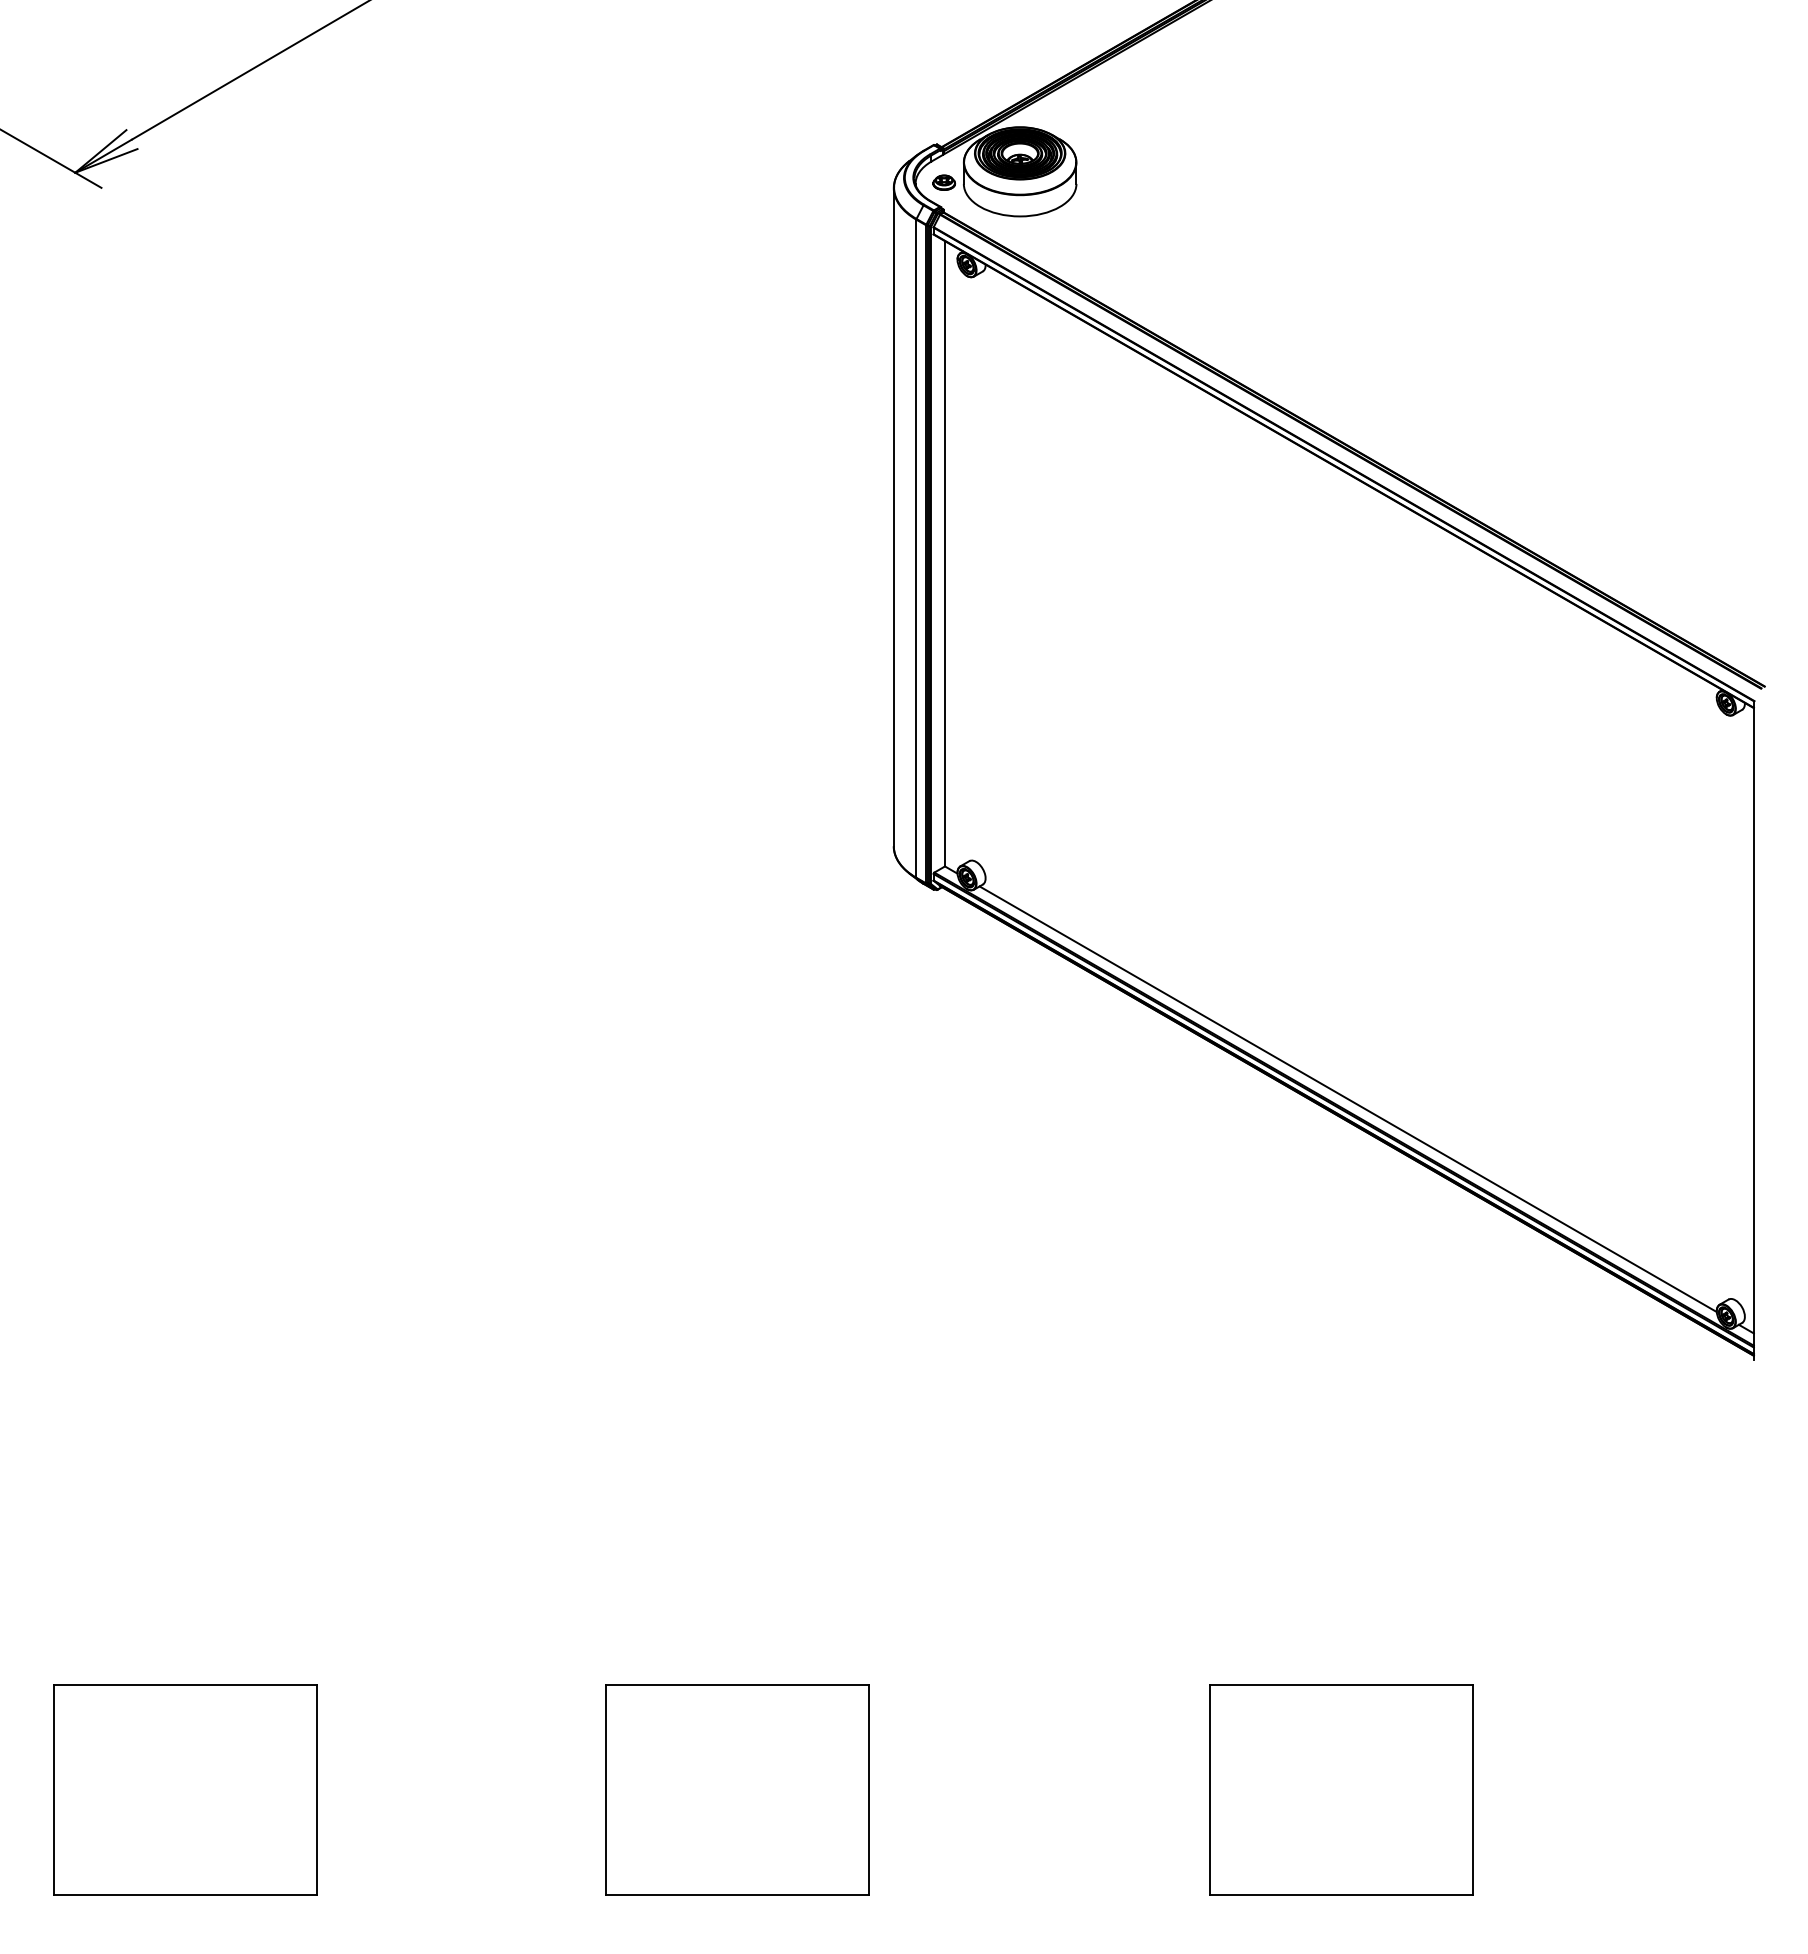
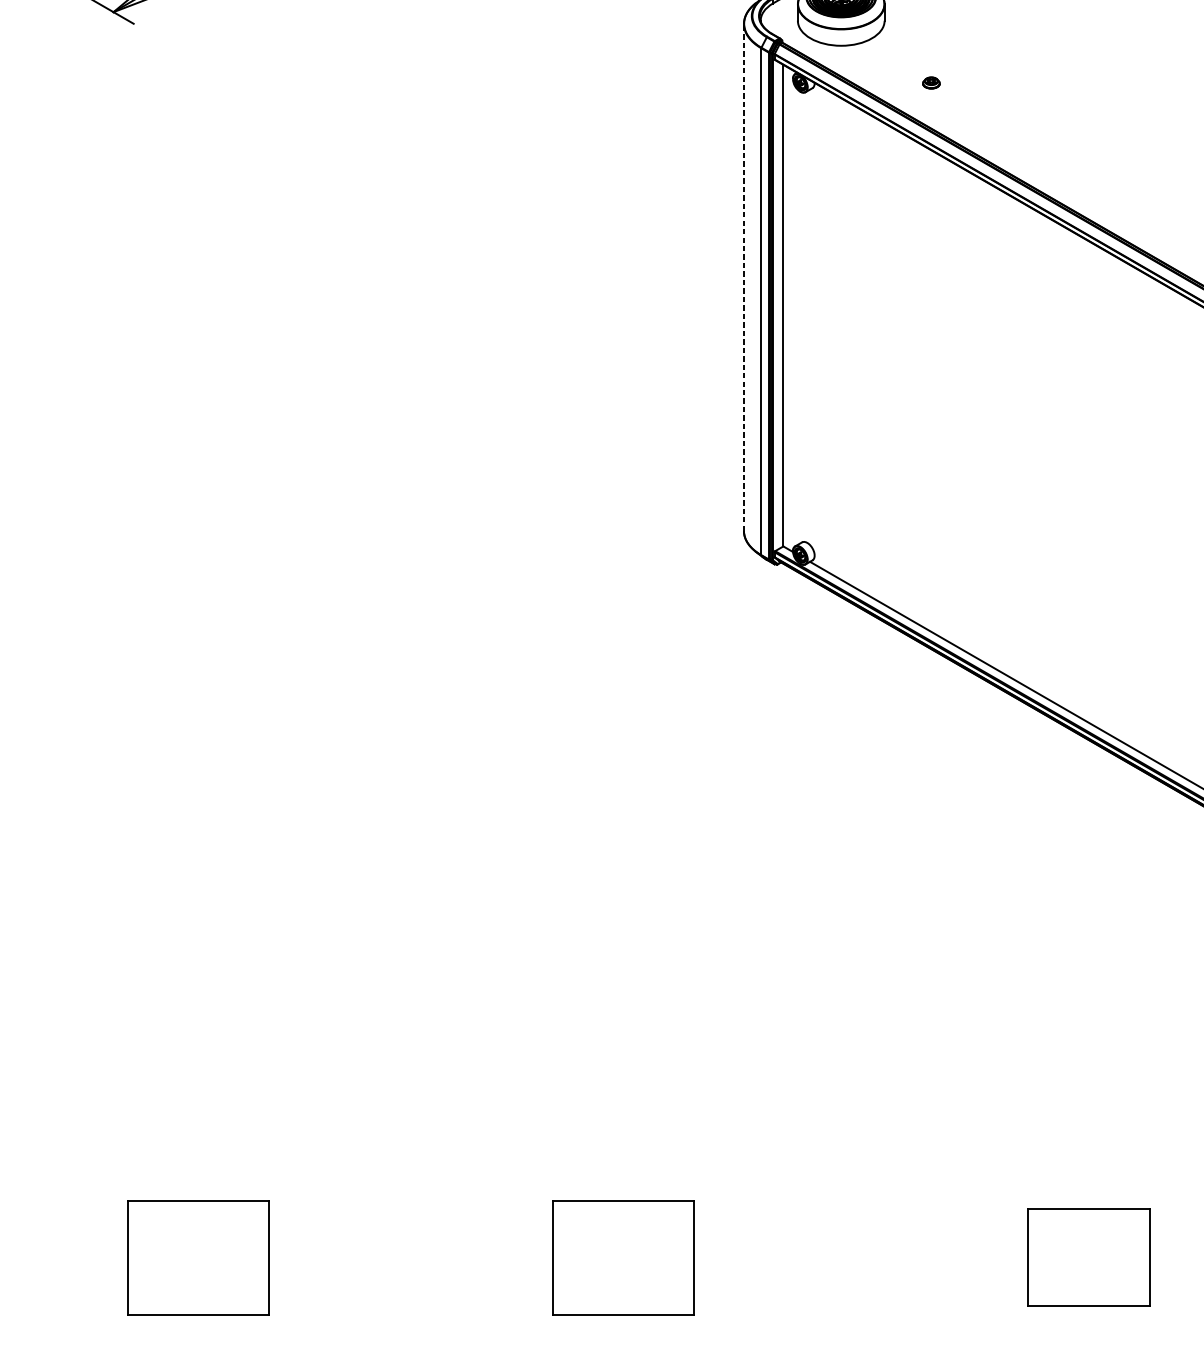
part: (943, 182) -> (930, 82), moved
line: (893, 516) -> (743, 276), solid -> dashed
part: (185, 1789) -> (198, 1257), size x0.7
part: (737, 1789) -> (623, 1257), size x0.7
part: (1341, 1789) -> (1088, 1257), size x0.6

